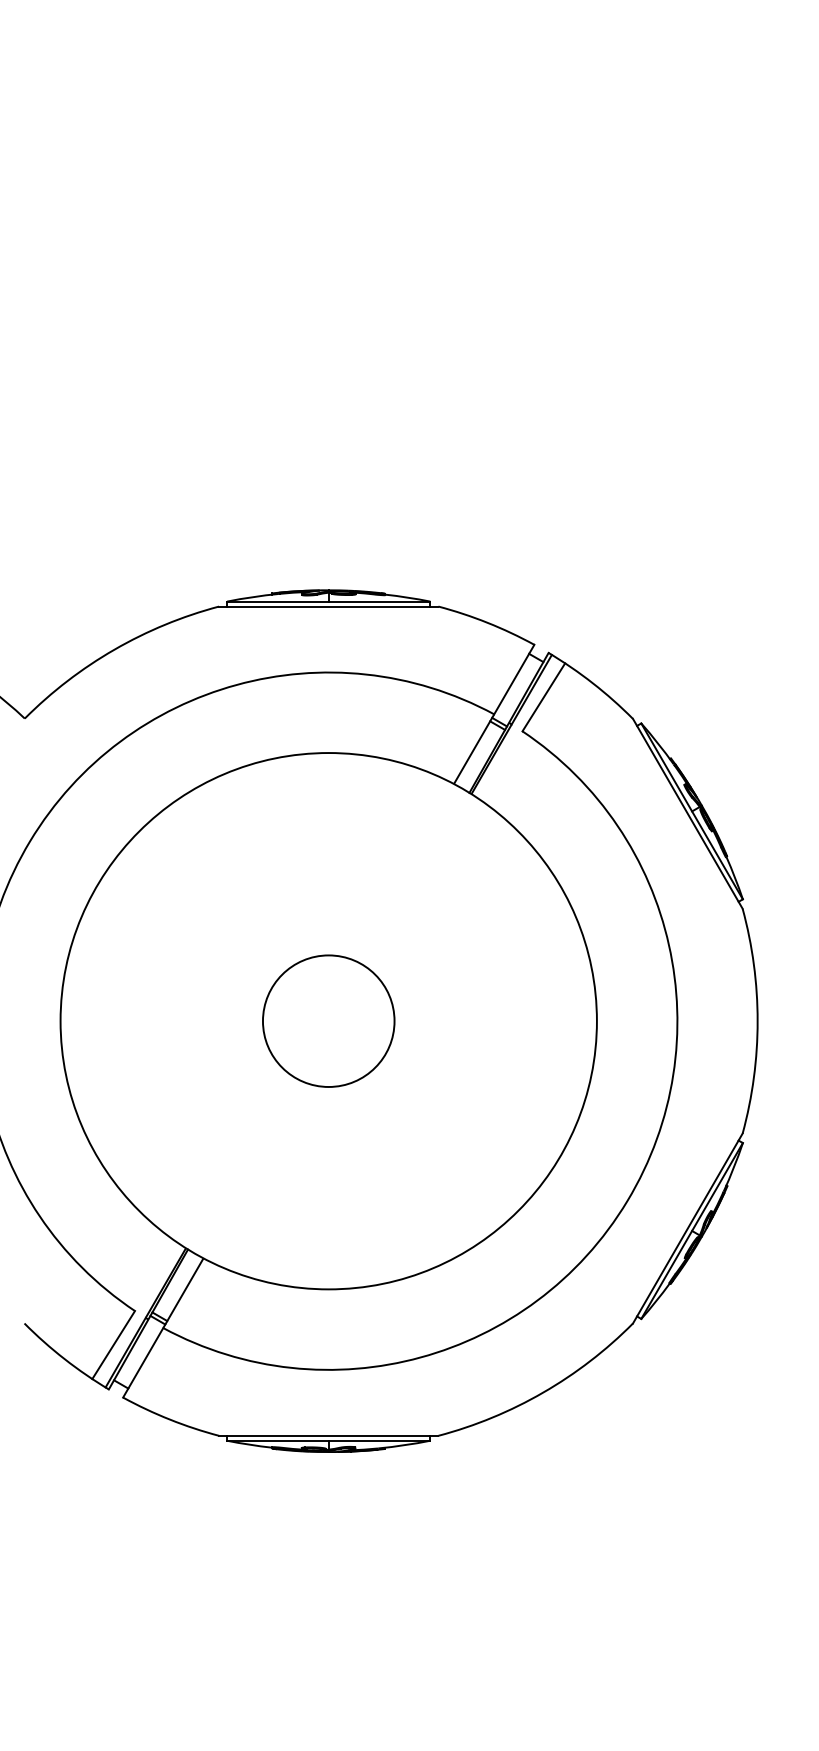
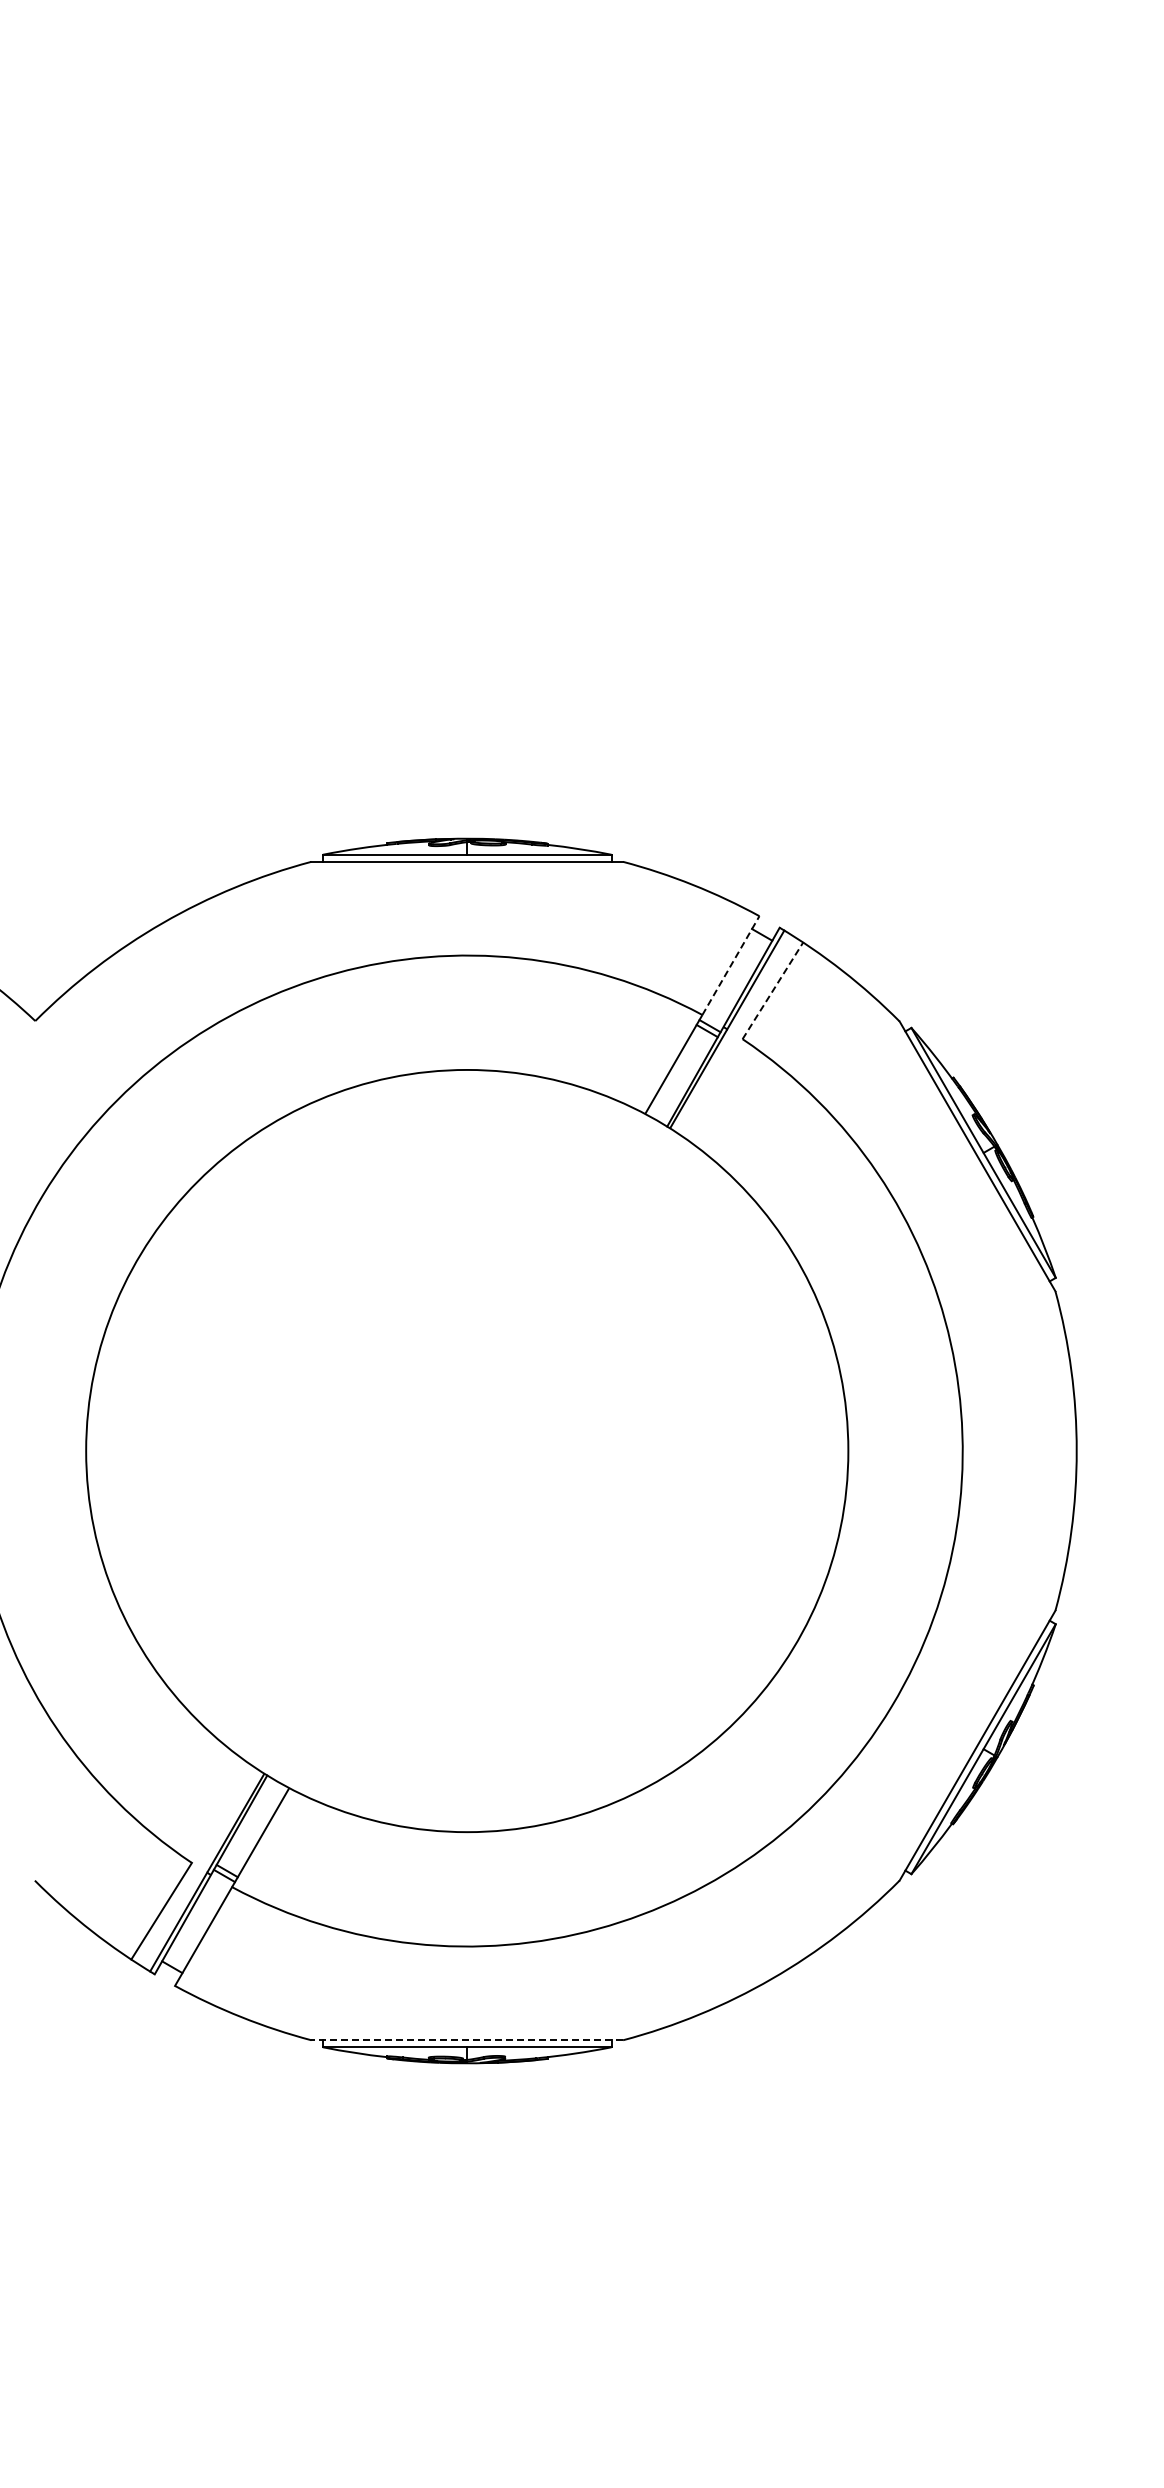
line: (514, 679) -> (731, 965), solid -> dashed
line: (544, 697) -> (773, 990), solid -> dashed
circle: (328, 1020) -> (466, 1450), removed
line: (328, 1435) -> (467, 2040), solid -> dashed

